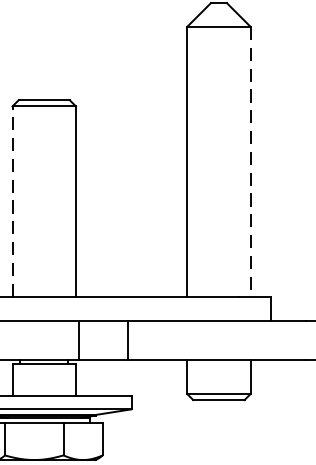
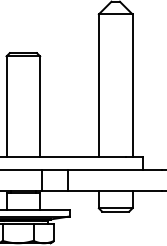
line: (250, 163) -> (132, 86), dashed -> solid
line: (12, 201) -> (6, 106), dashed -> solid

